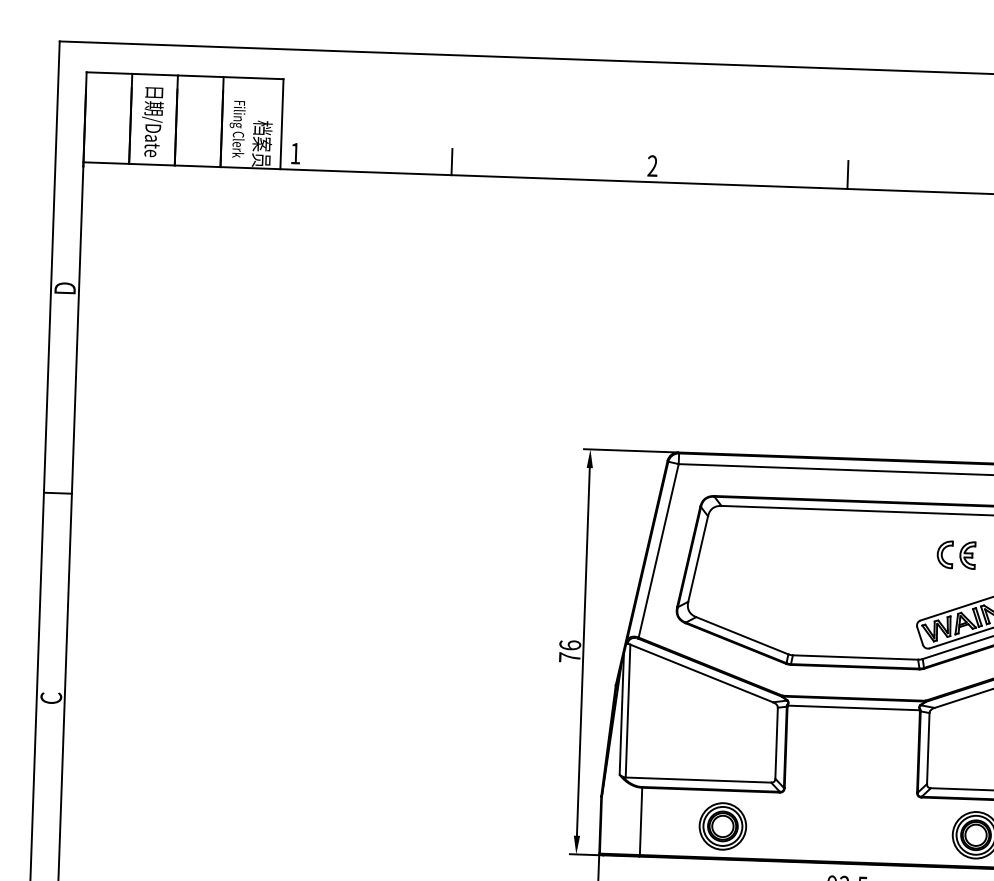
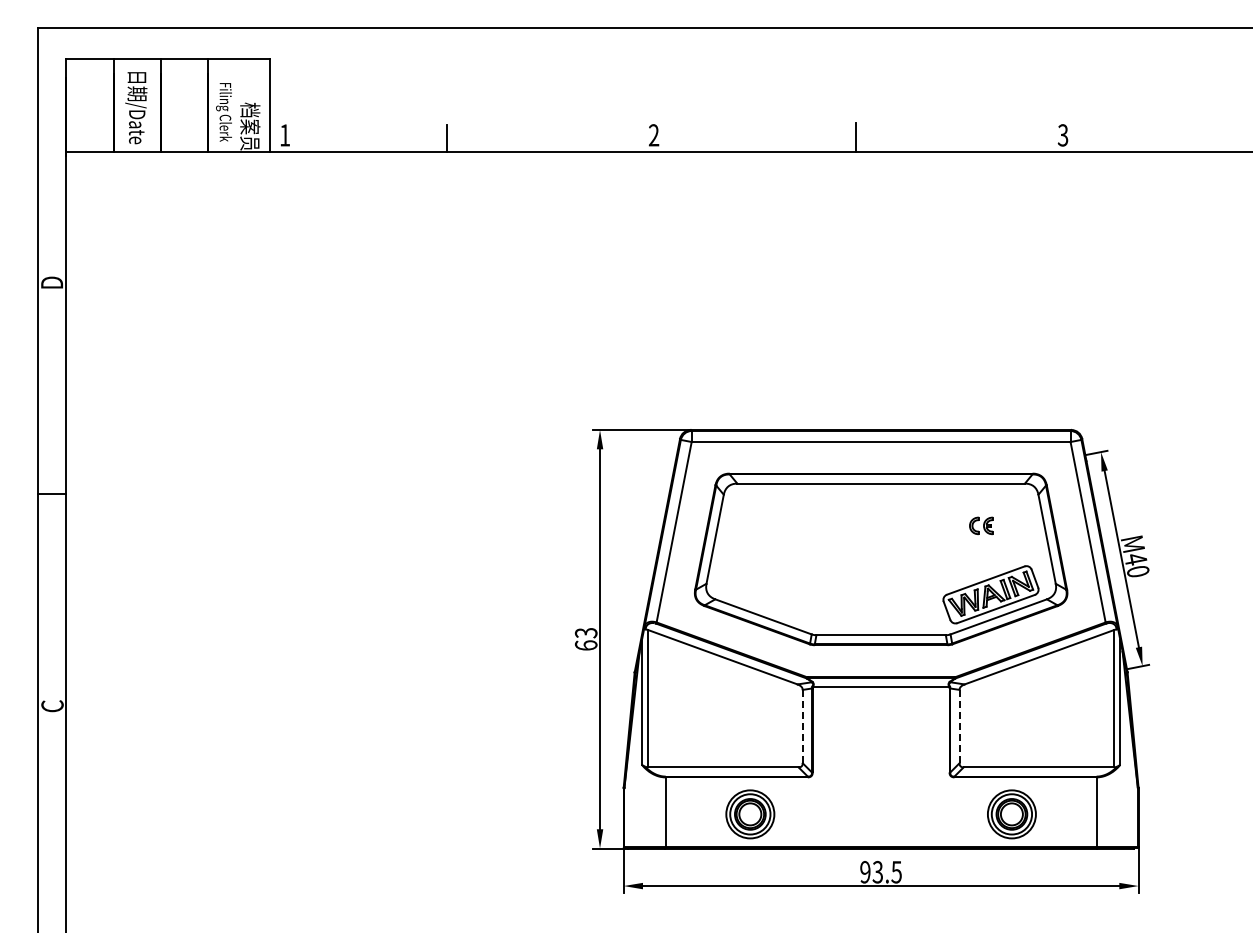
part: (956, 554) -> (981, 525), size x0.6
text: (569, 650) -> (585, 638), 76 -> 63
line: (776, 743) -> (802, 726), solid -> dashed
line: (928, 748) -> (959, 726), solid -> dashed

